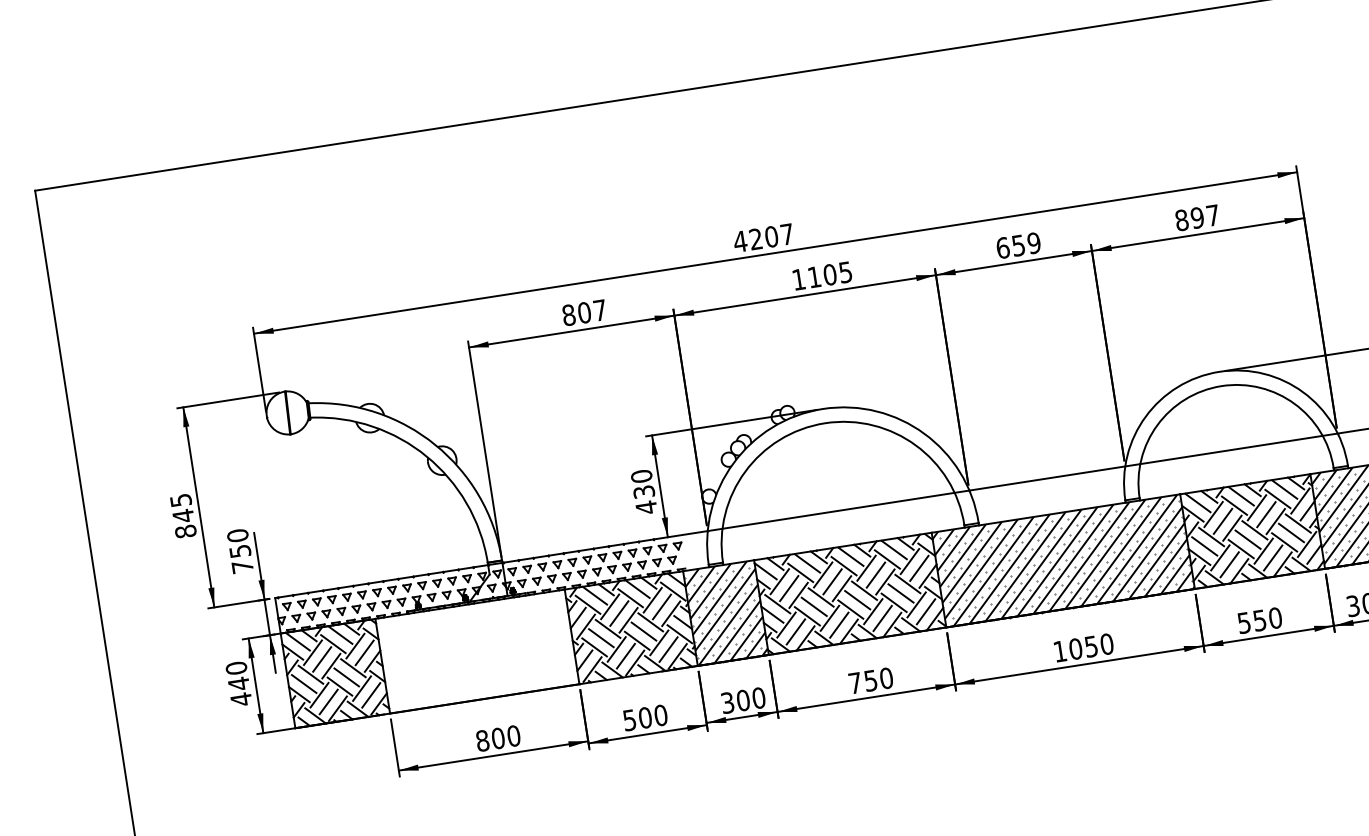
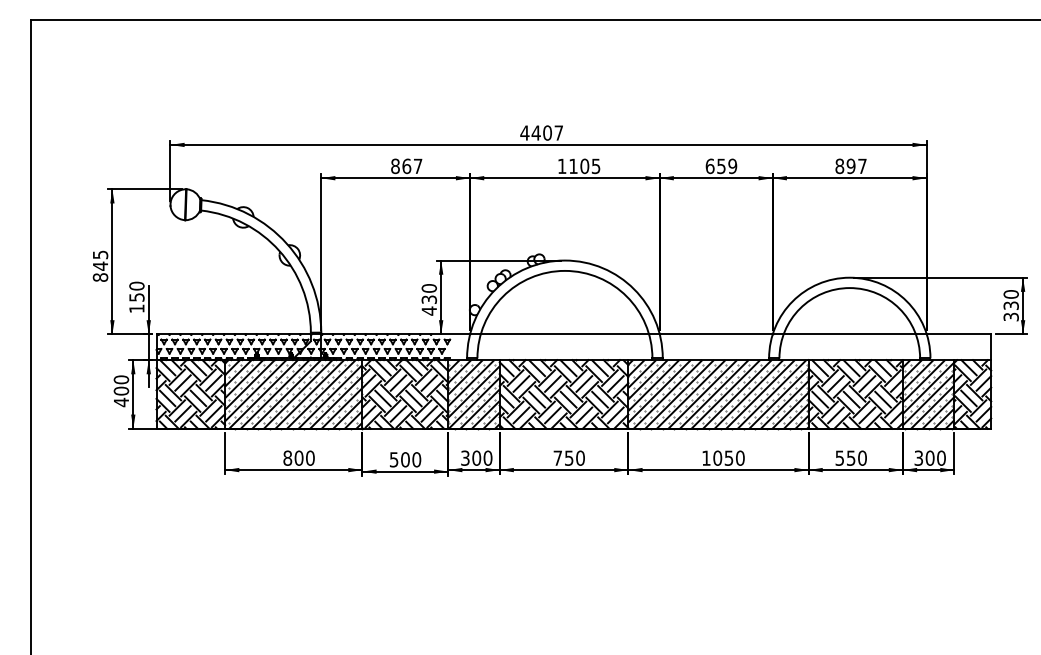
text: (754, 238) -> (535, 132), 4207 -> 4407
text: (583, 311) -> (406, 165), 807 -> 867
text: (242, 566) -> (136, 308), 750 -> 150
hatch: (476, 651) -> (293, 394), added
text: (238, 682) -> (121, 390), 440 -> 400

